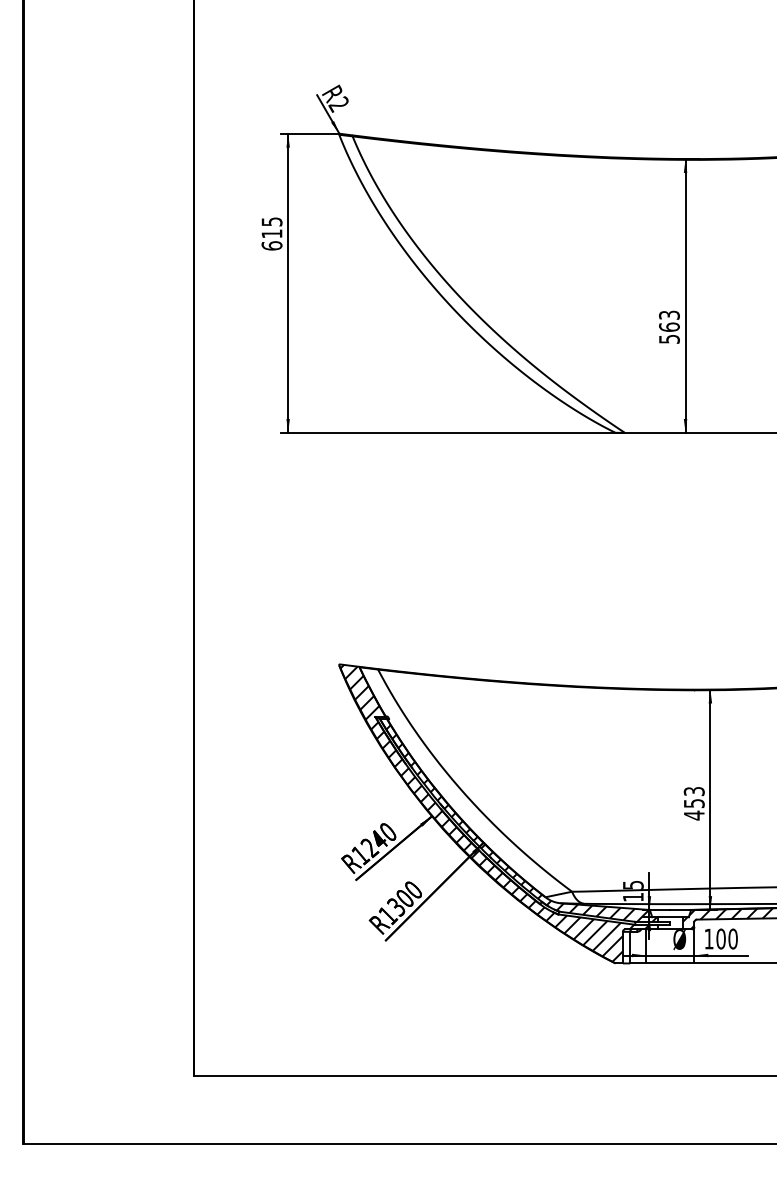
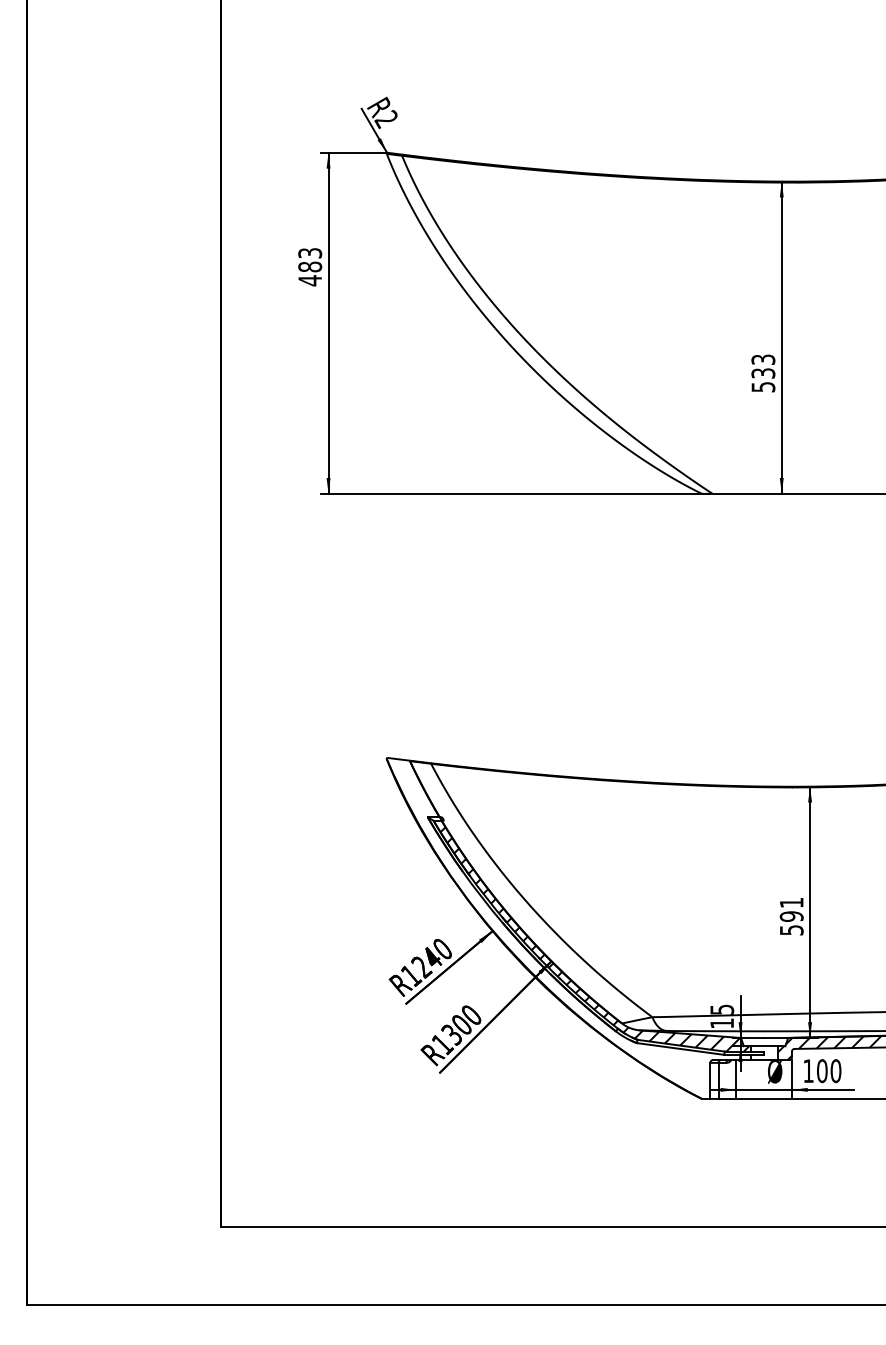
text: (272, 234) -> (310, 267), 615 -> 483
text: (669, 327) -> (763, 373), 563 -> 533
text: (694, 803) -> (791, 916), 453 -> 591
hatch: (495, 813) -> (564, 927), removed

